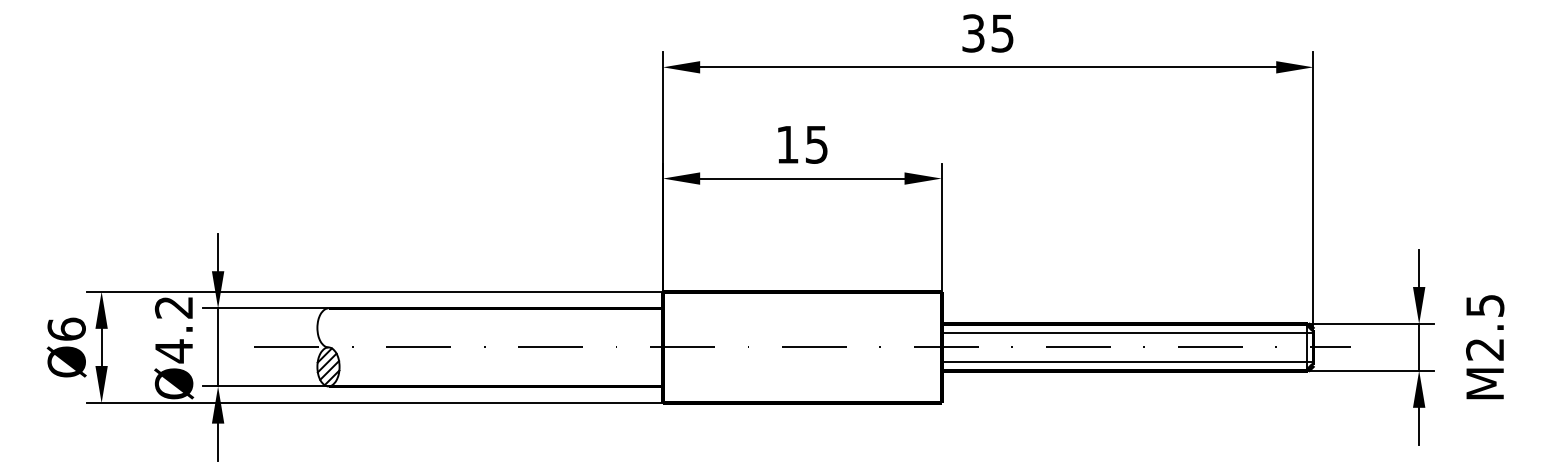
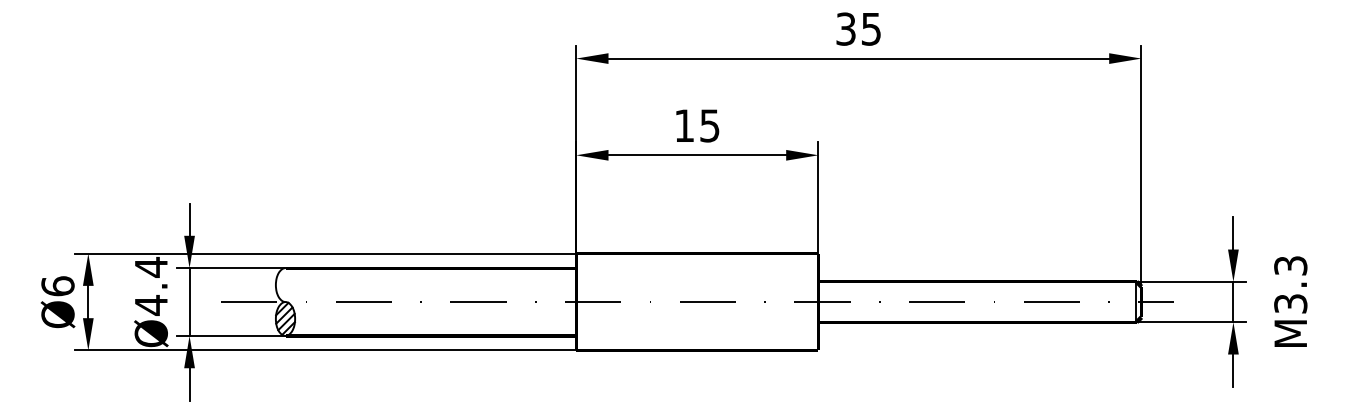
text: (173, 306) -> (150, 266), Ø4.2 -> Ø4.4
text: (1484, 327) -> (1290, 284), M2.5 -> M3.3
line: (1127, 332) -> (979, 289), removed
line: (1127, 361) -> (979, 314), removed

